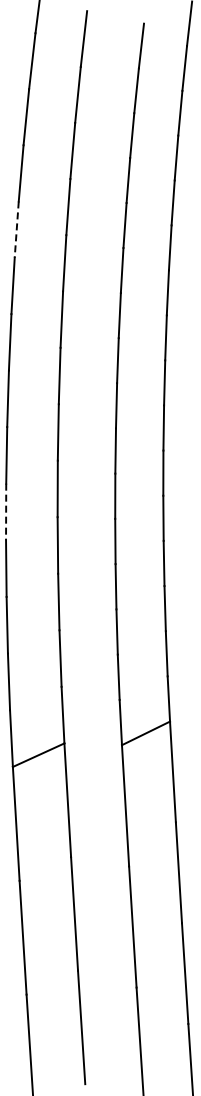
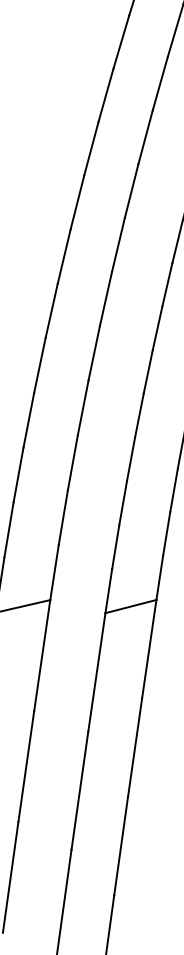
line: (16, 230) -> (105, 96), dashed -> solid
line: (6, 512) -> (40, 366), dashed -> solid

